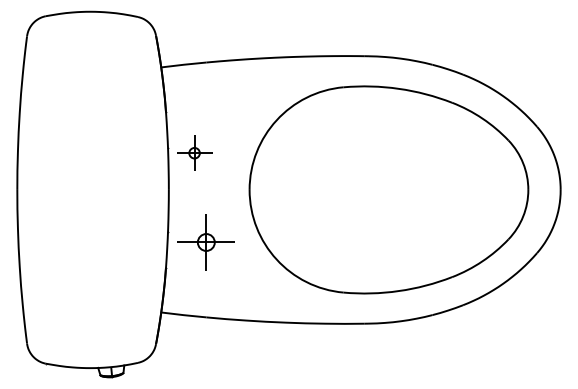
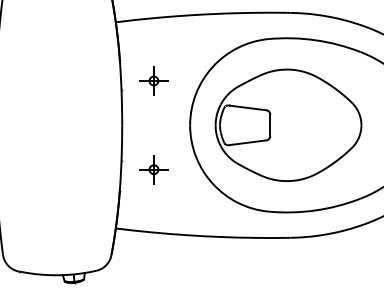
part: (194, 152) -> (153, 80), moved
part: (366, 189) -> (288, 124), added
part: (206, 242) -> (153, 169), size x0.62

